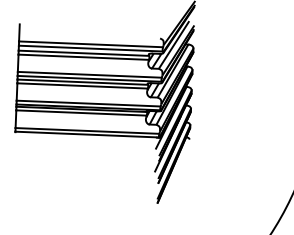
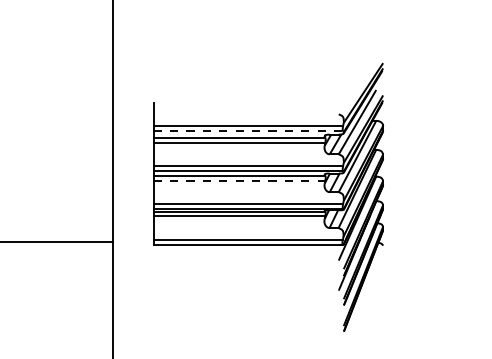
line: (91, 48) -> (248, 131), solid -> dashed
line: (82, 85) -> (239, 180), solid -> dashed

